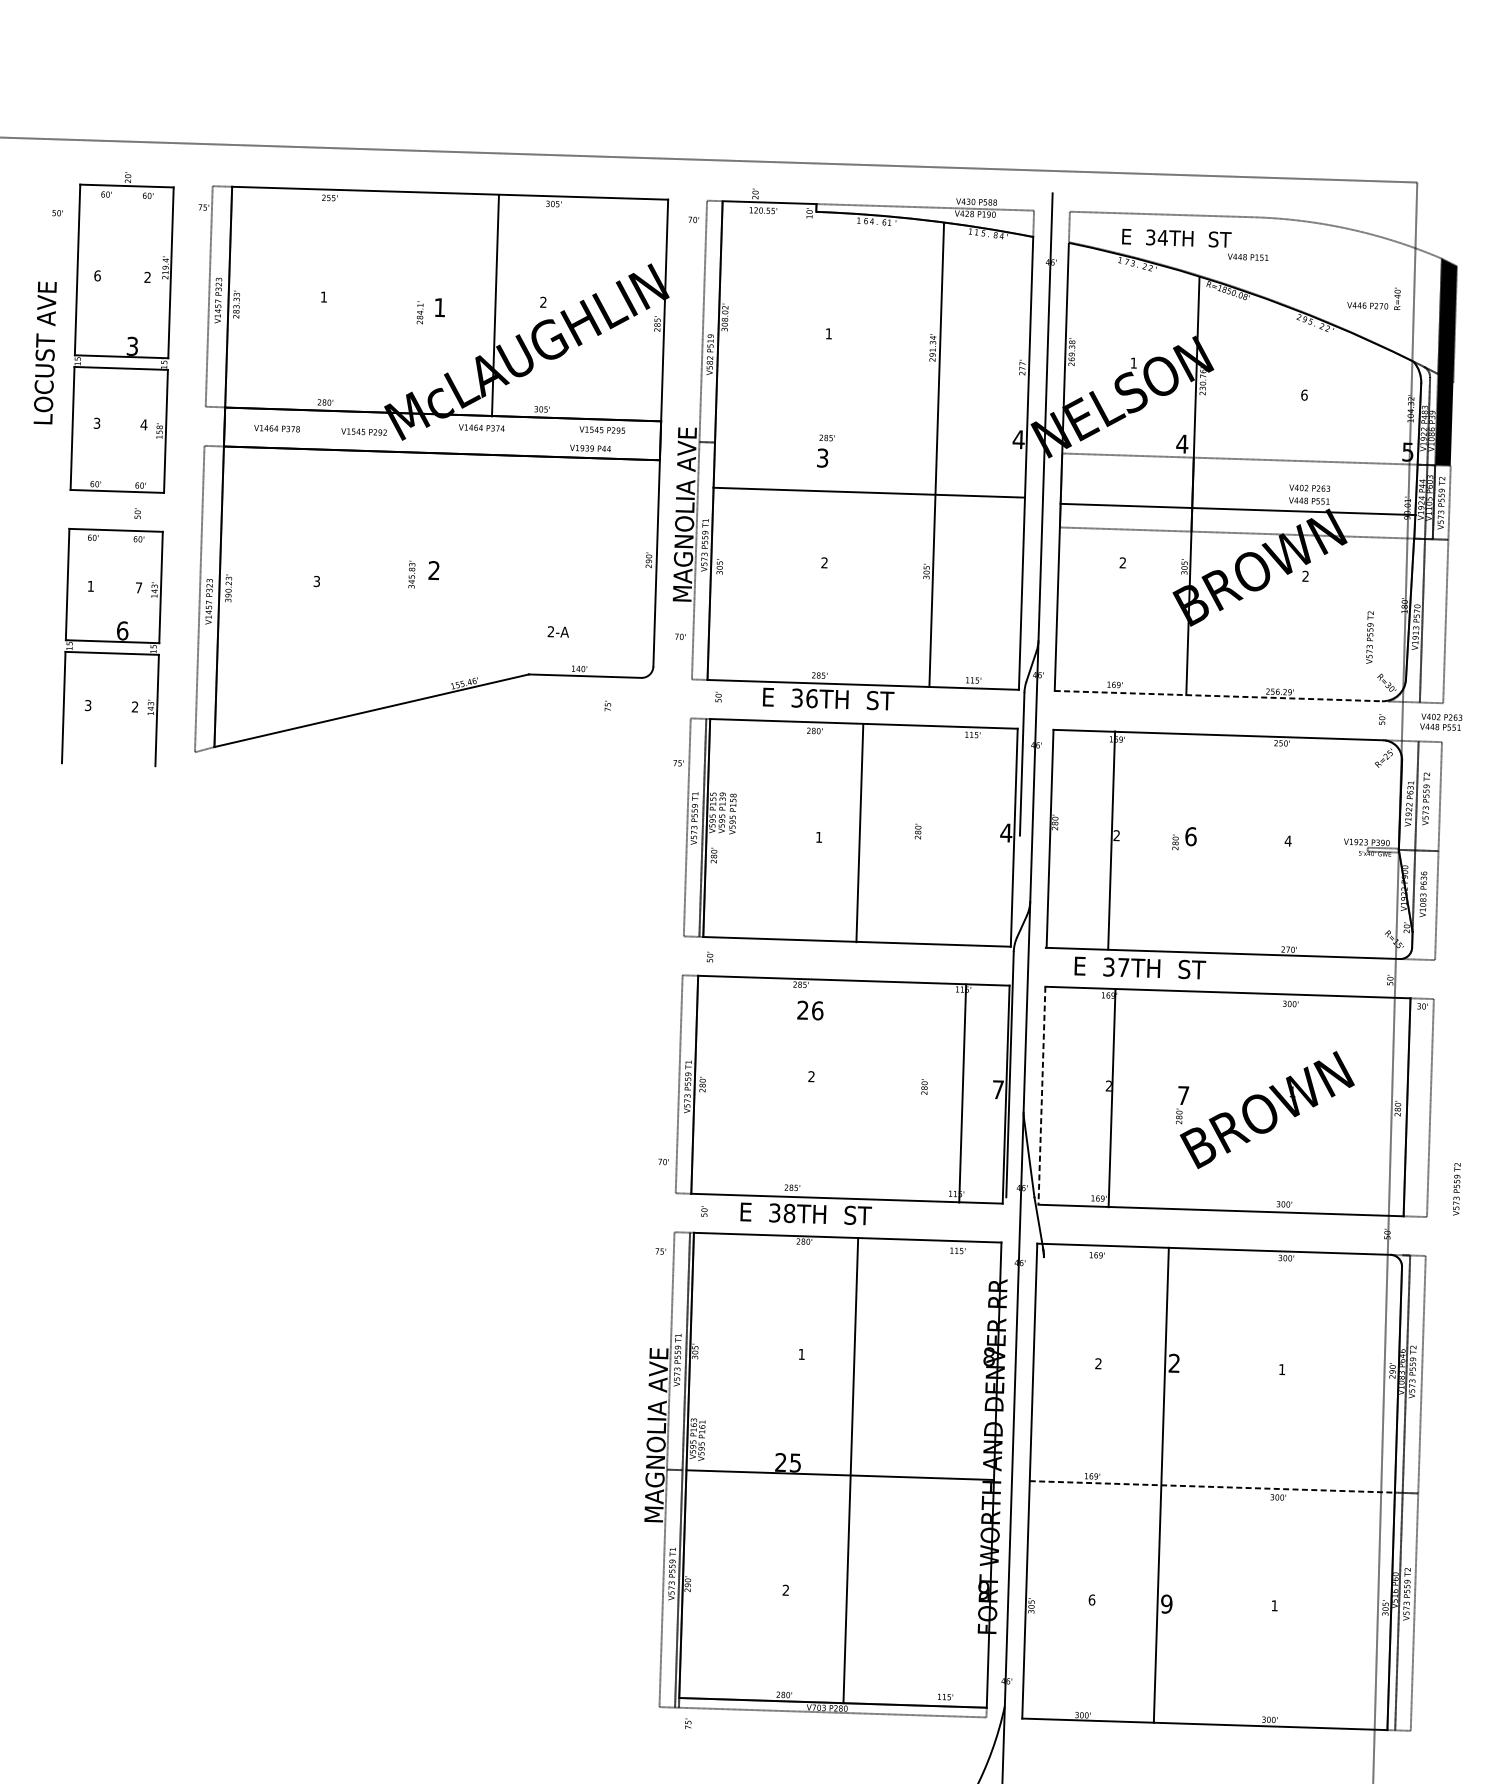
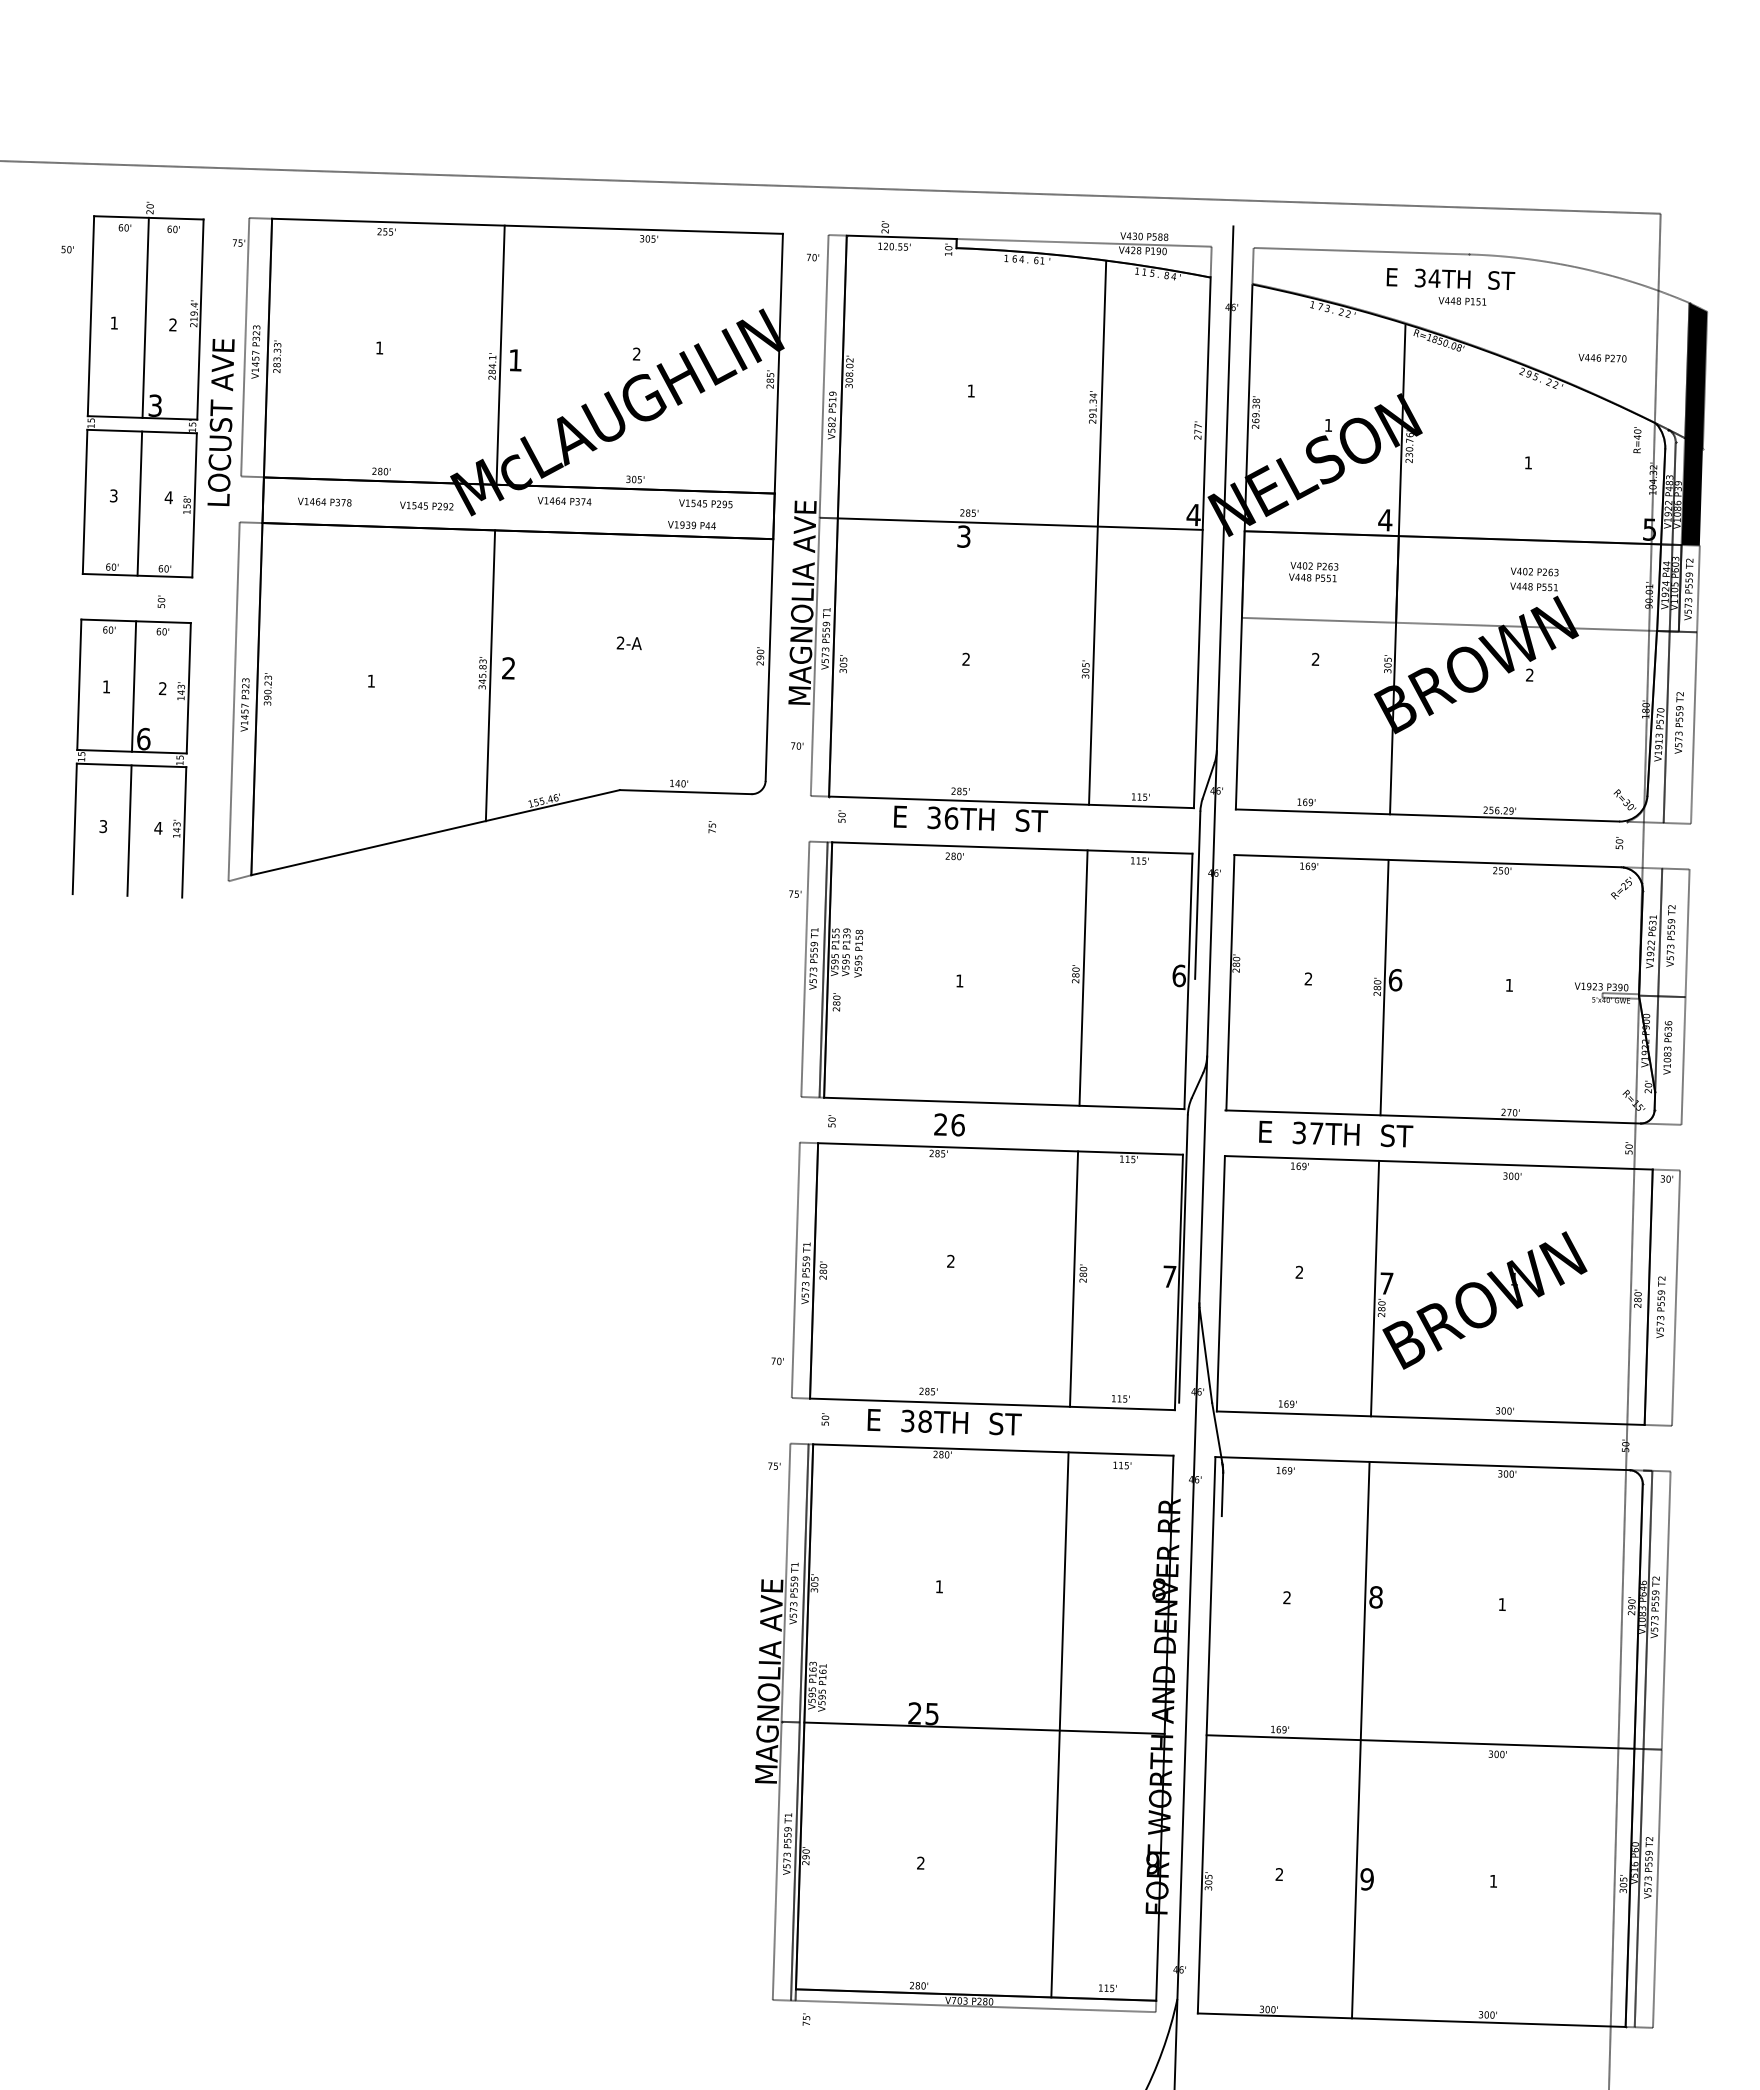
text: (1176, 237) -> (1450, 278), moved
line: (124, 271) -> (145, 317), added
text: (97, 275) -> (114, 322), 6 -> 1
text: (1397, 299) -> (1637, 440), moved
line: (495, 305) -> (500, 354), moved
text: (44, 353) -> (220, 422), moved
text: (1304, 394) -> (1528, 462), 6 -> 1
line: (118, 429) -> (139, 503), added
line: (868, 492) -> (1019, 523), moved
line: (1237, 509) -> (1452, 537), moved
line: (418, 576) -> (490, 675), added
text: (316, 580) -> (370, 680), 3 -> 1
line: (114, 586) -> (134, 686), added
text: (138, 587) -> (162, 688), 7 -> 2
text: (557, 632) -> (628, 643), moved
text: (1369, 637) -> (1678, 722), moved
line: (1218, 696) -> (1427, 815), dashed -> solid
text: (135, 706) -> (158, 827), 2 -> 4
line: (110, 708) -> (129, 830), added
text: (1441, 722) -> (1313, 572), moved
line: (859, 832) -> (1083, 977), moved
text: (1005, 832) -> (1178, 975), 4 -> 6
line: (1111, 840) -> (1384, 987), moved
text: (1288, 841) -> (1509, 985), 4 -> 1
text: (810, 1010) -> (949, 1124), moved
line: (963, 1092) -> (1074, 1278), moved
line: (1041, 1095) -> (1220, 1283), dashed -> solid
line: (1112, 1098) -> (1375, 1288), moved
text: (1456, 1189) -> (1660, 1307), moved
line: (1043, 1275) -> (1222, 1494), added
text: (1173, 1363) -> (1375, 1597), 2 -> 8
line: (850, 1470) -> (1059, 1724), moved
line: (1213, 1487) -> (1421, 1742), dashed -> solid
text: (1091, 1599) -> (1279, 1874), 6 -> 2

